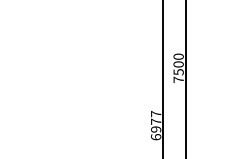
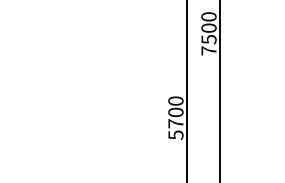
text: (155, 125) -> (174, 117), 6977 -> 5700

